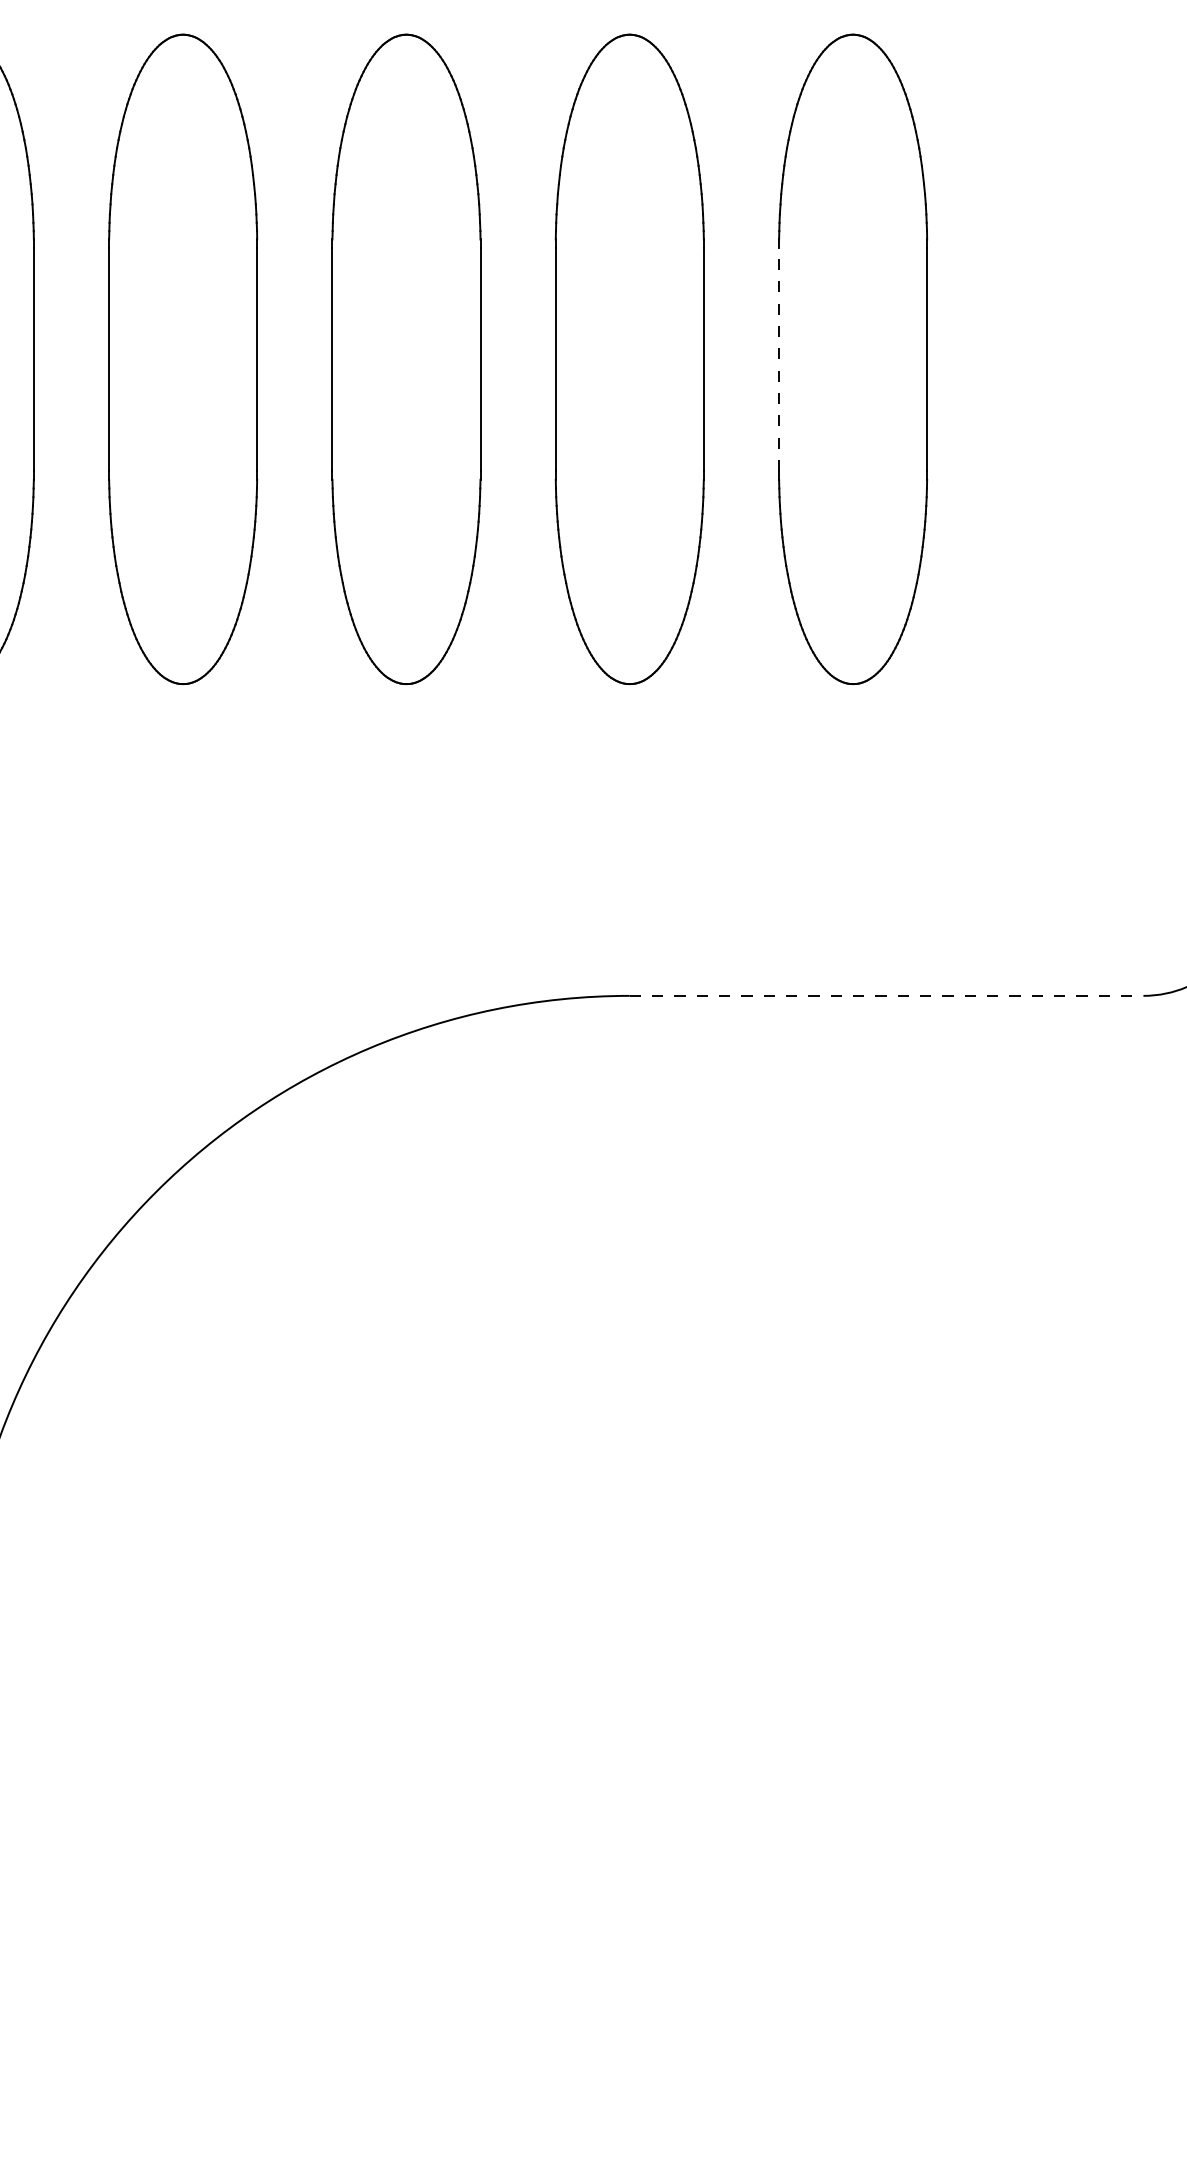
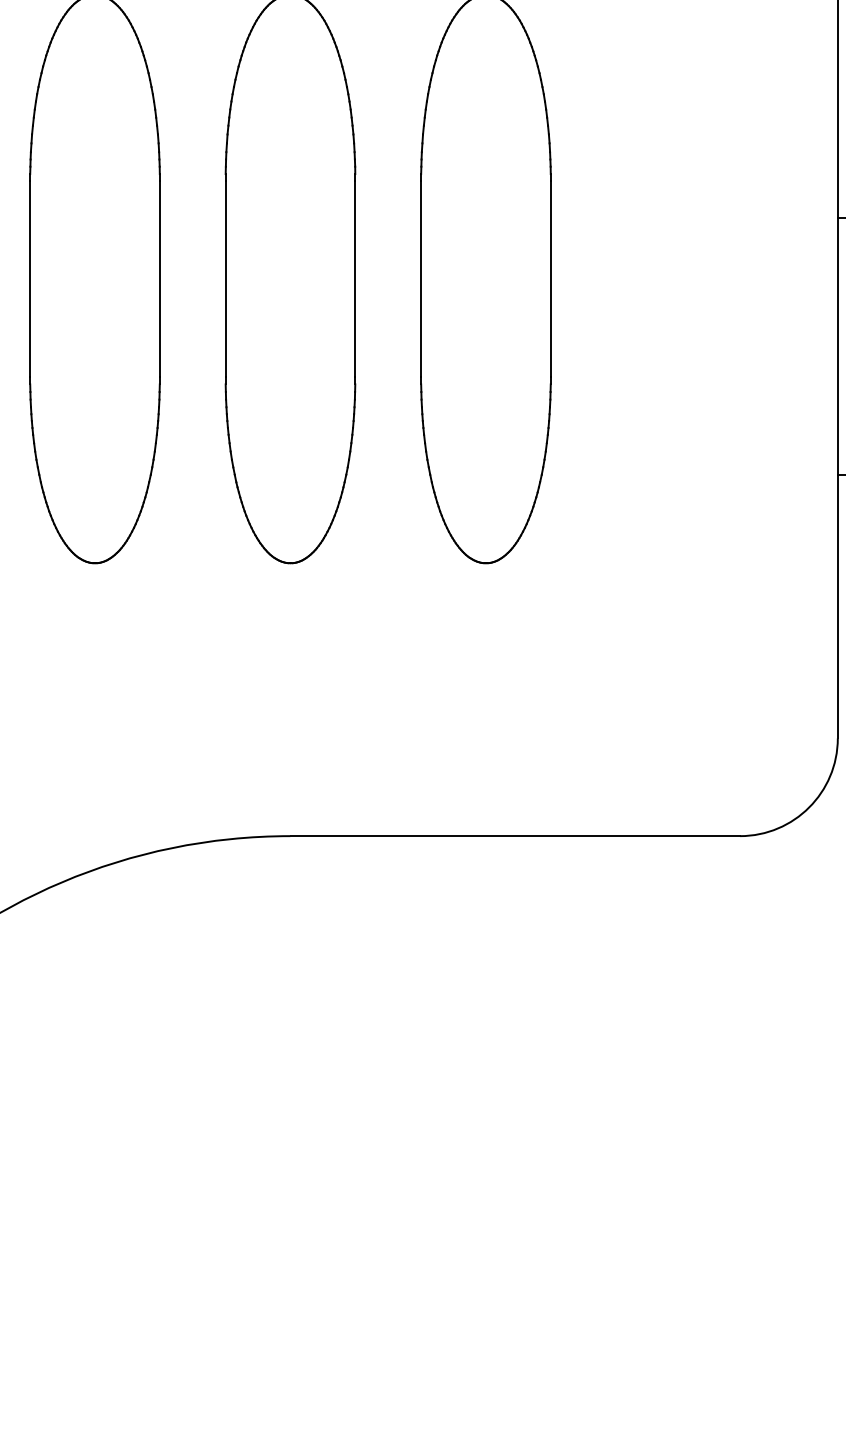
line: (779, 359) -> (421, 279), dashed -> solid
line: (886, 995) -> (515, 835), dashed -> solid

